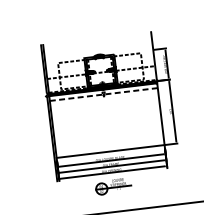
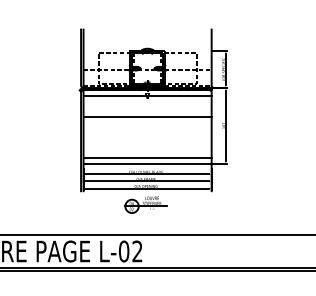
line: (104, 94) -> (148, 96), dashed -> solid
line: (105, 112) -> (147, 117), added
line: (110, 147) -> (147, 158), added

